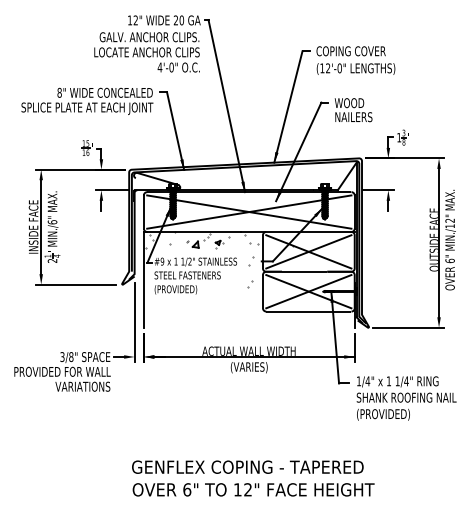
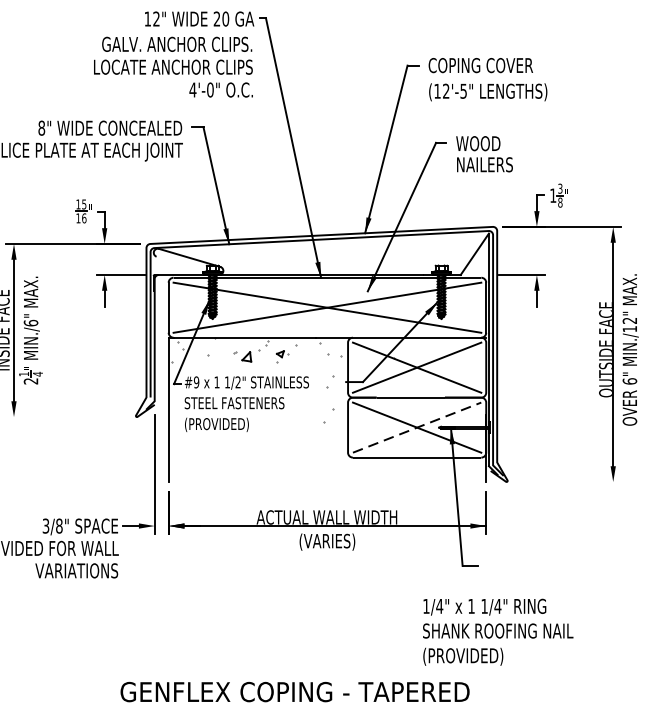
text: (339, 68) -> (463, 91), (12'-0" -> (12'-5"
line: (75, 284) -> (65, 416), removed
part: (250, 284) -> (329, 416), size x1.6
line: (308, 291) -> (416, 427), solid -> dashed
line: (408, 327) -> (567, 481), removed
text: (406, 398) -> (497, 632), moved
text: (247, 466) -> (294, 690), moved

